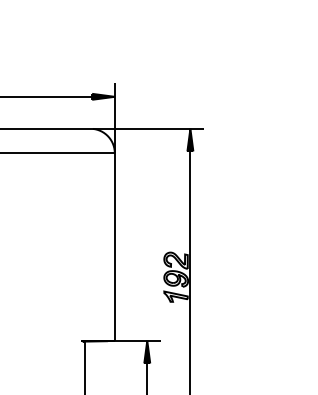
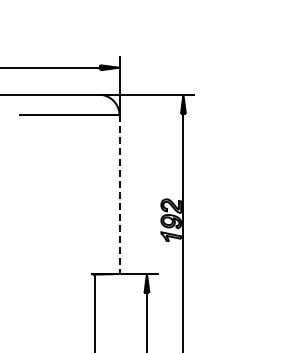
line: (114, 248) -> (119, 195), solid -> dashed

